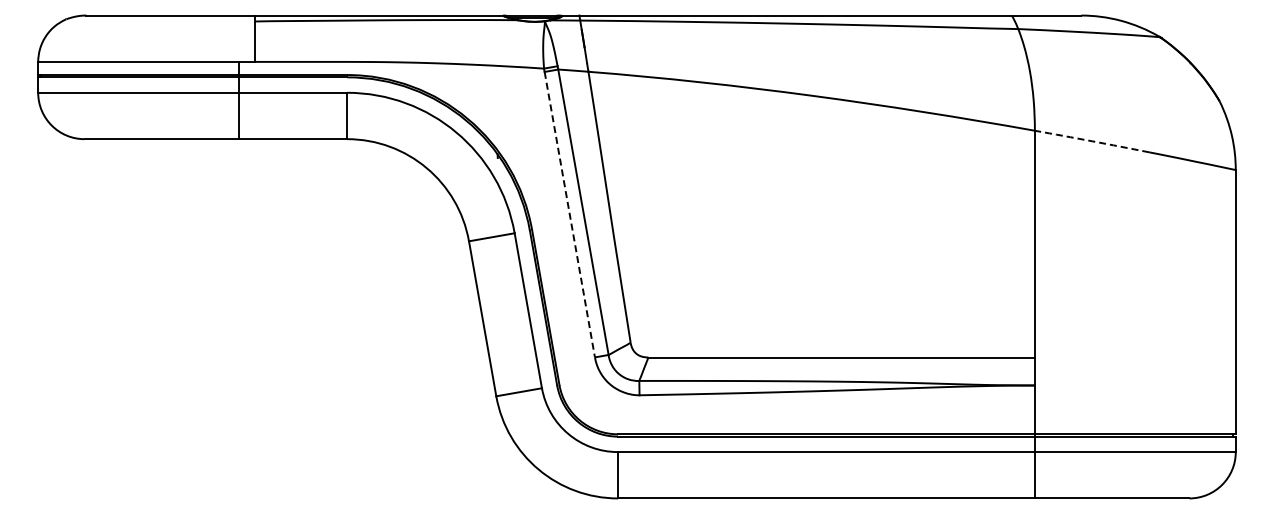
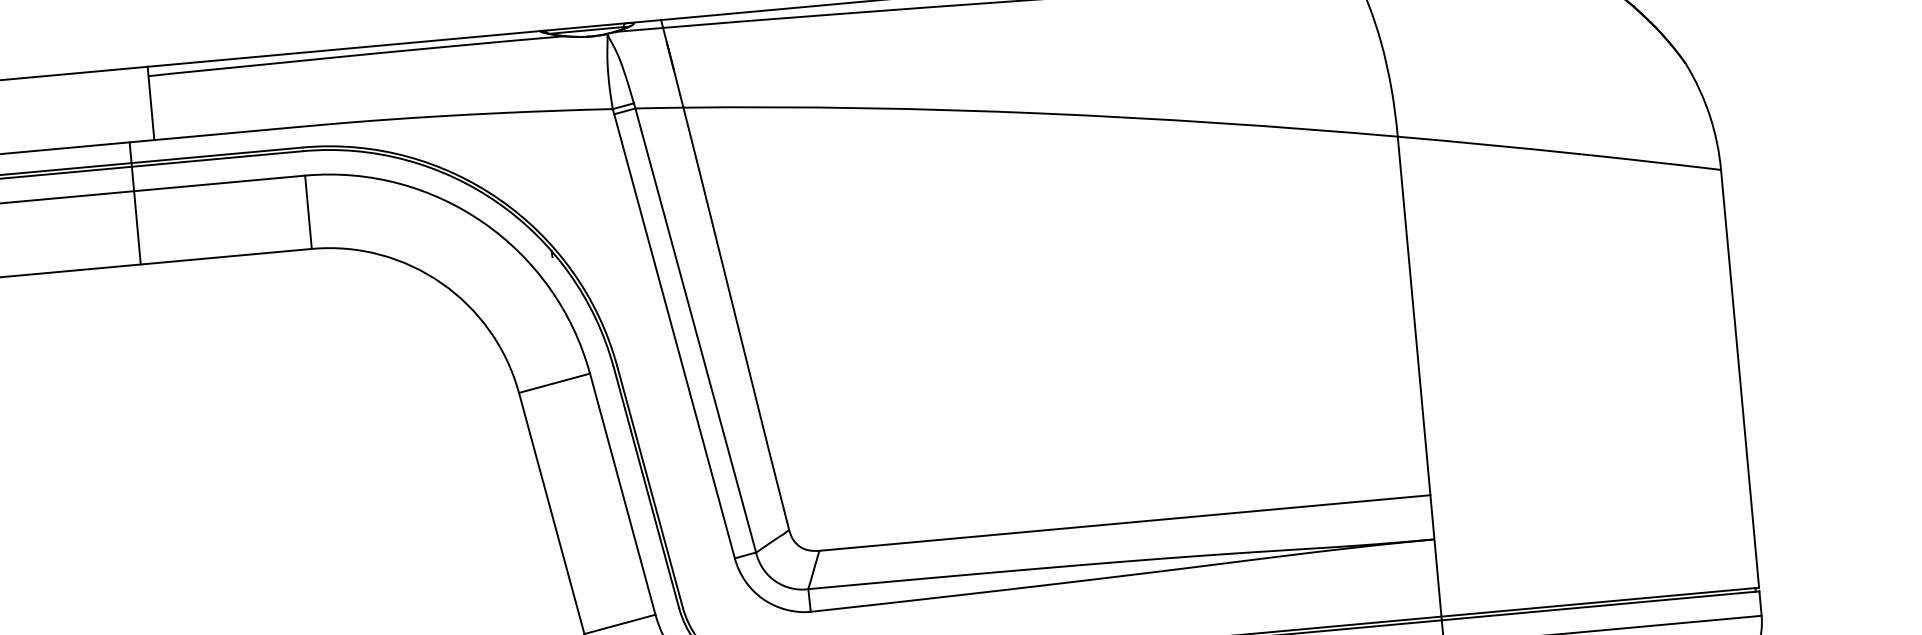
arc: (1092, 141) -> (1490, 145), dashed -> solid
line: (569, 214) -> (674, 336), dashed -> solid

